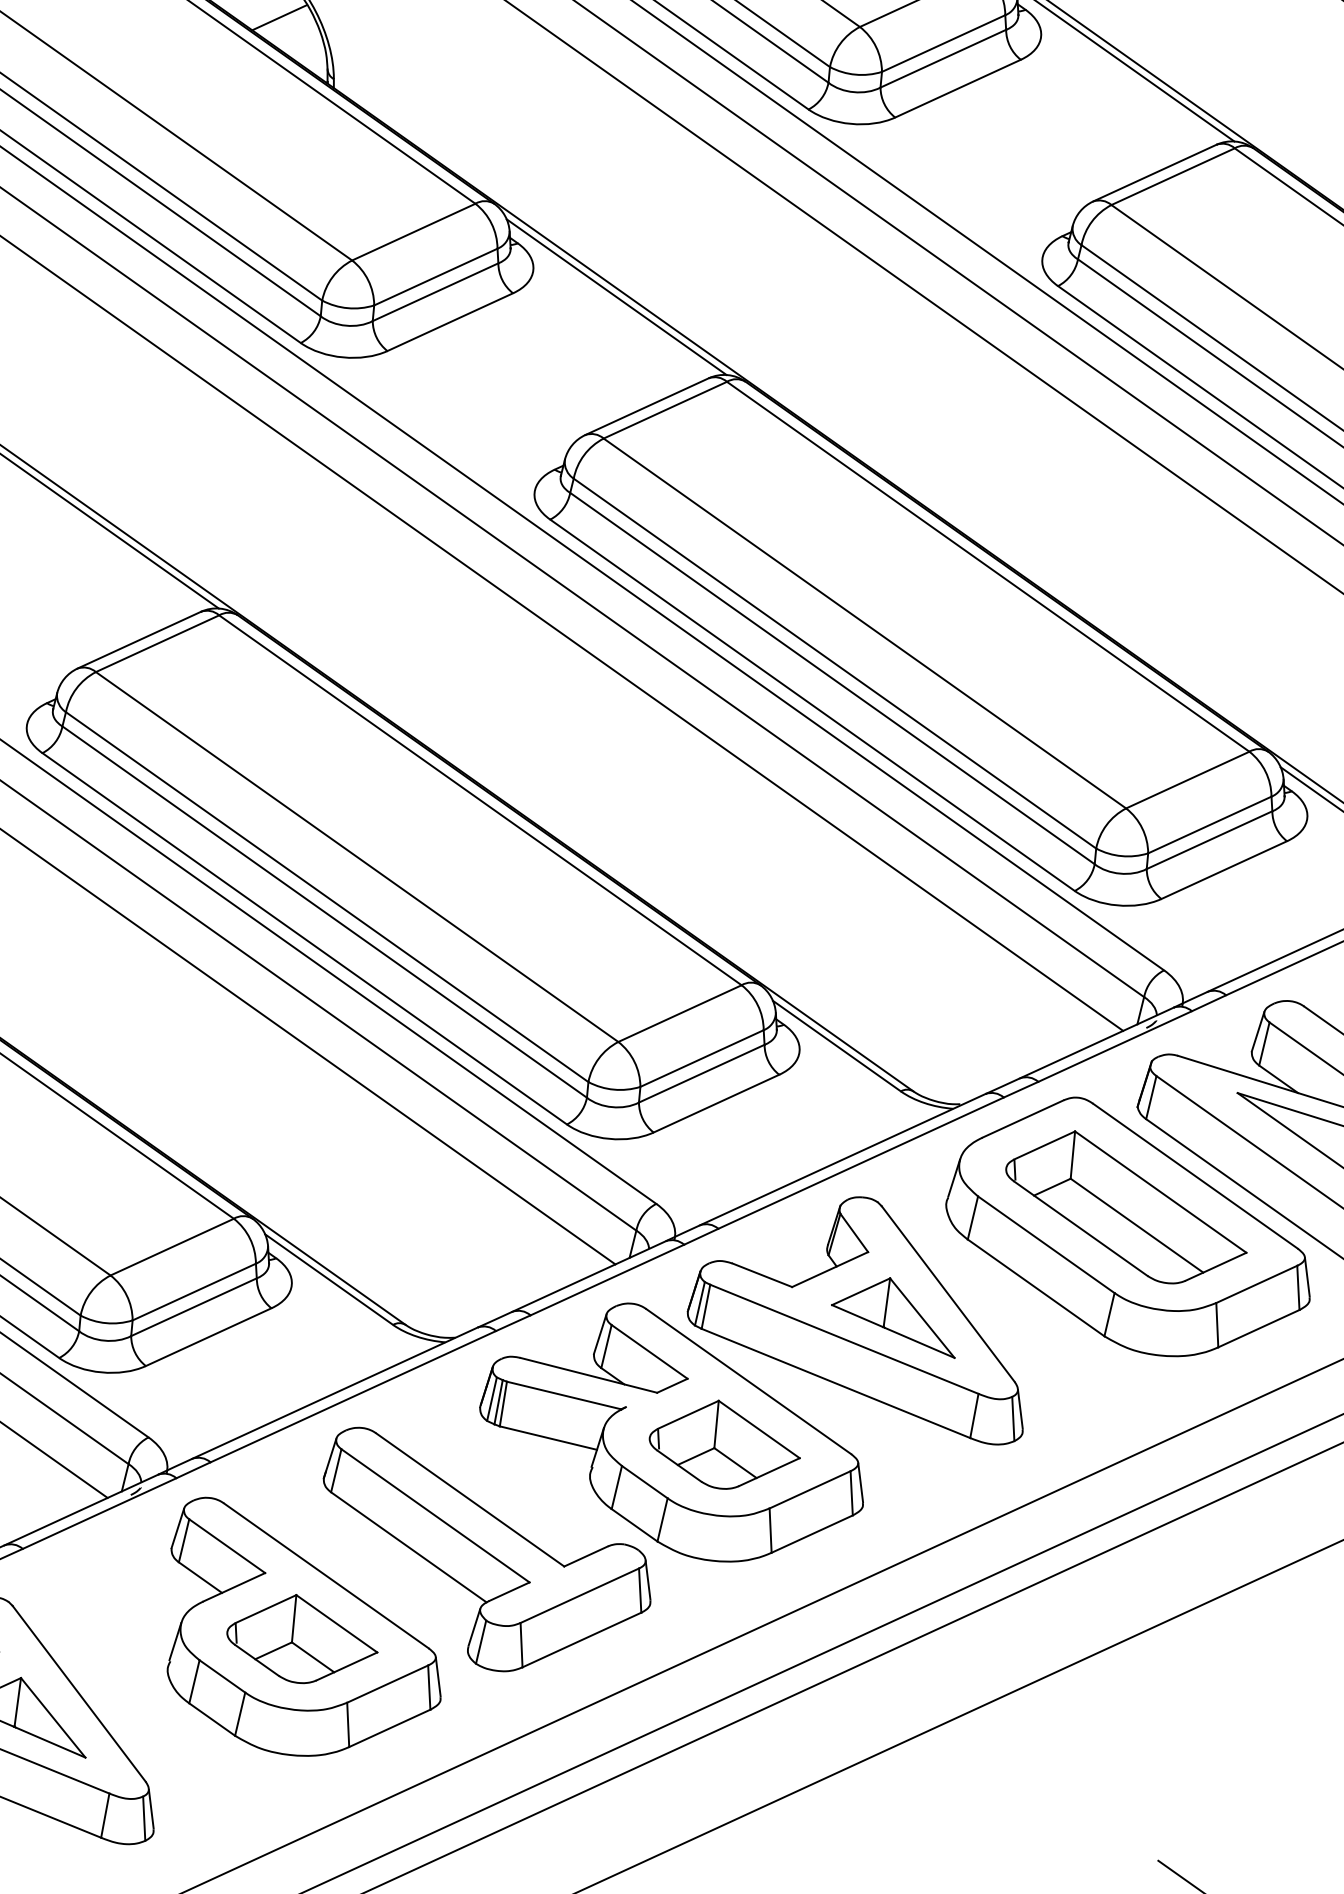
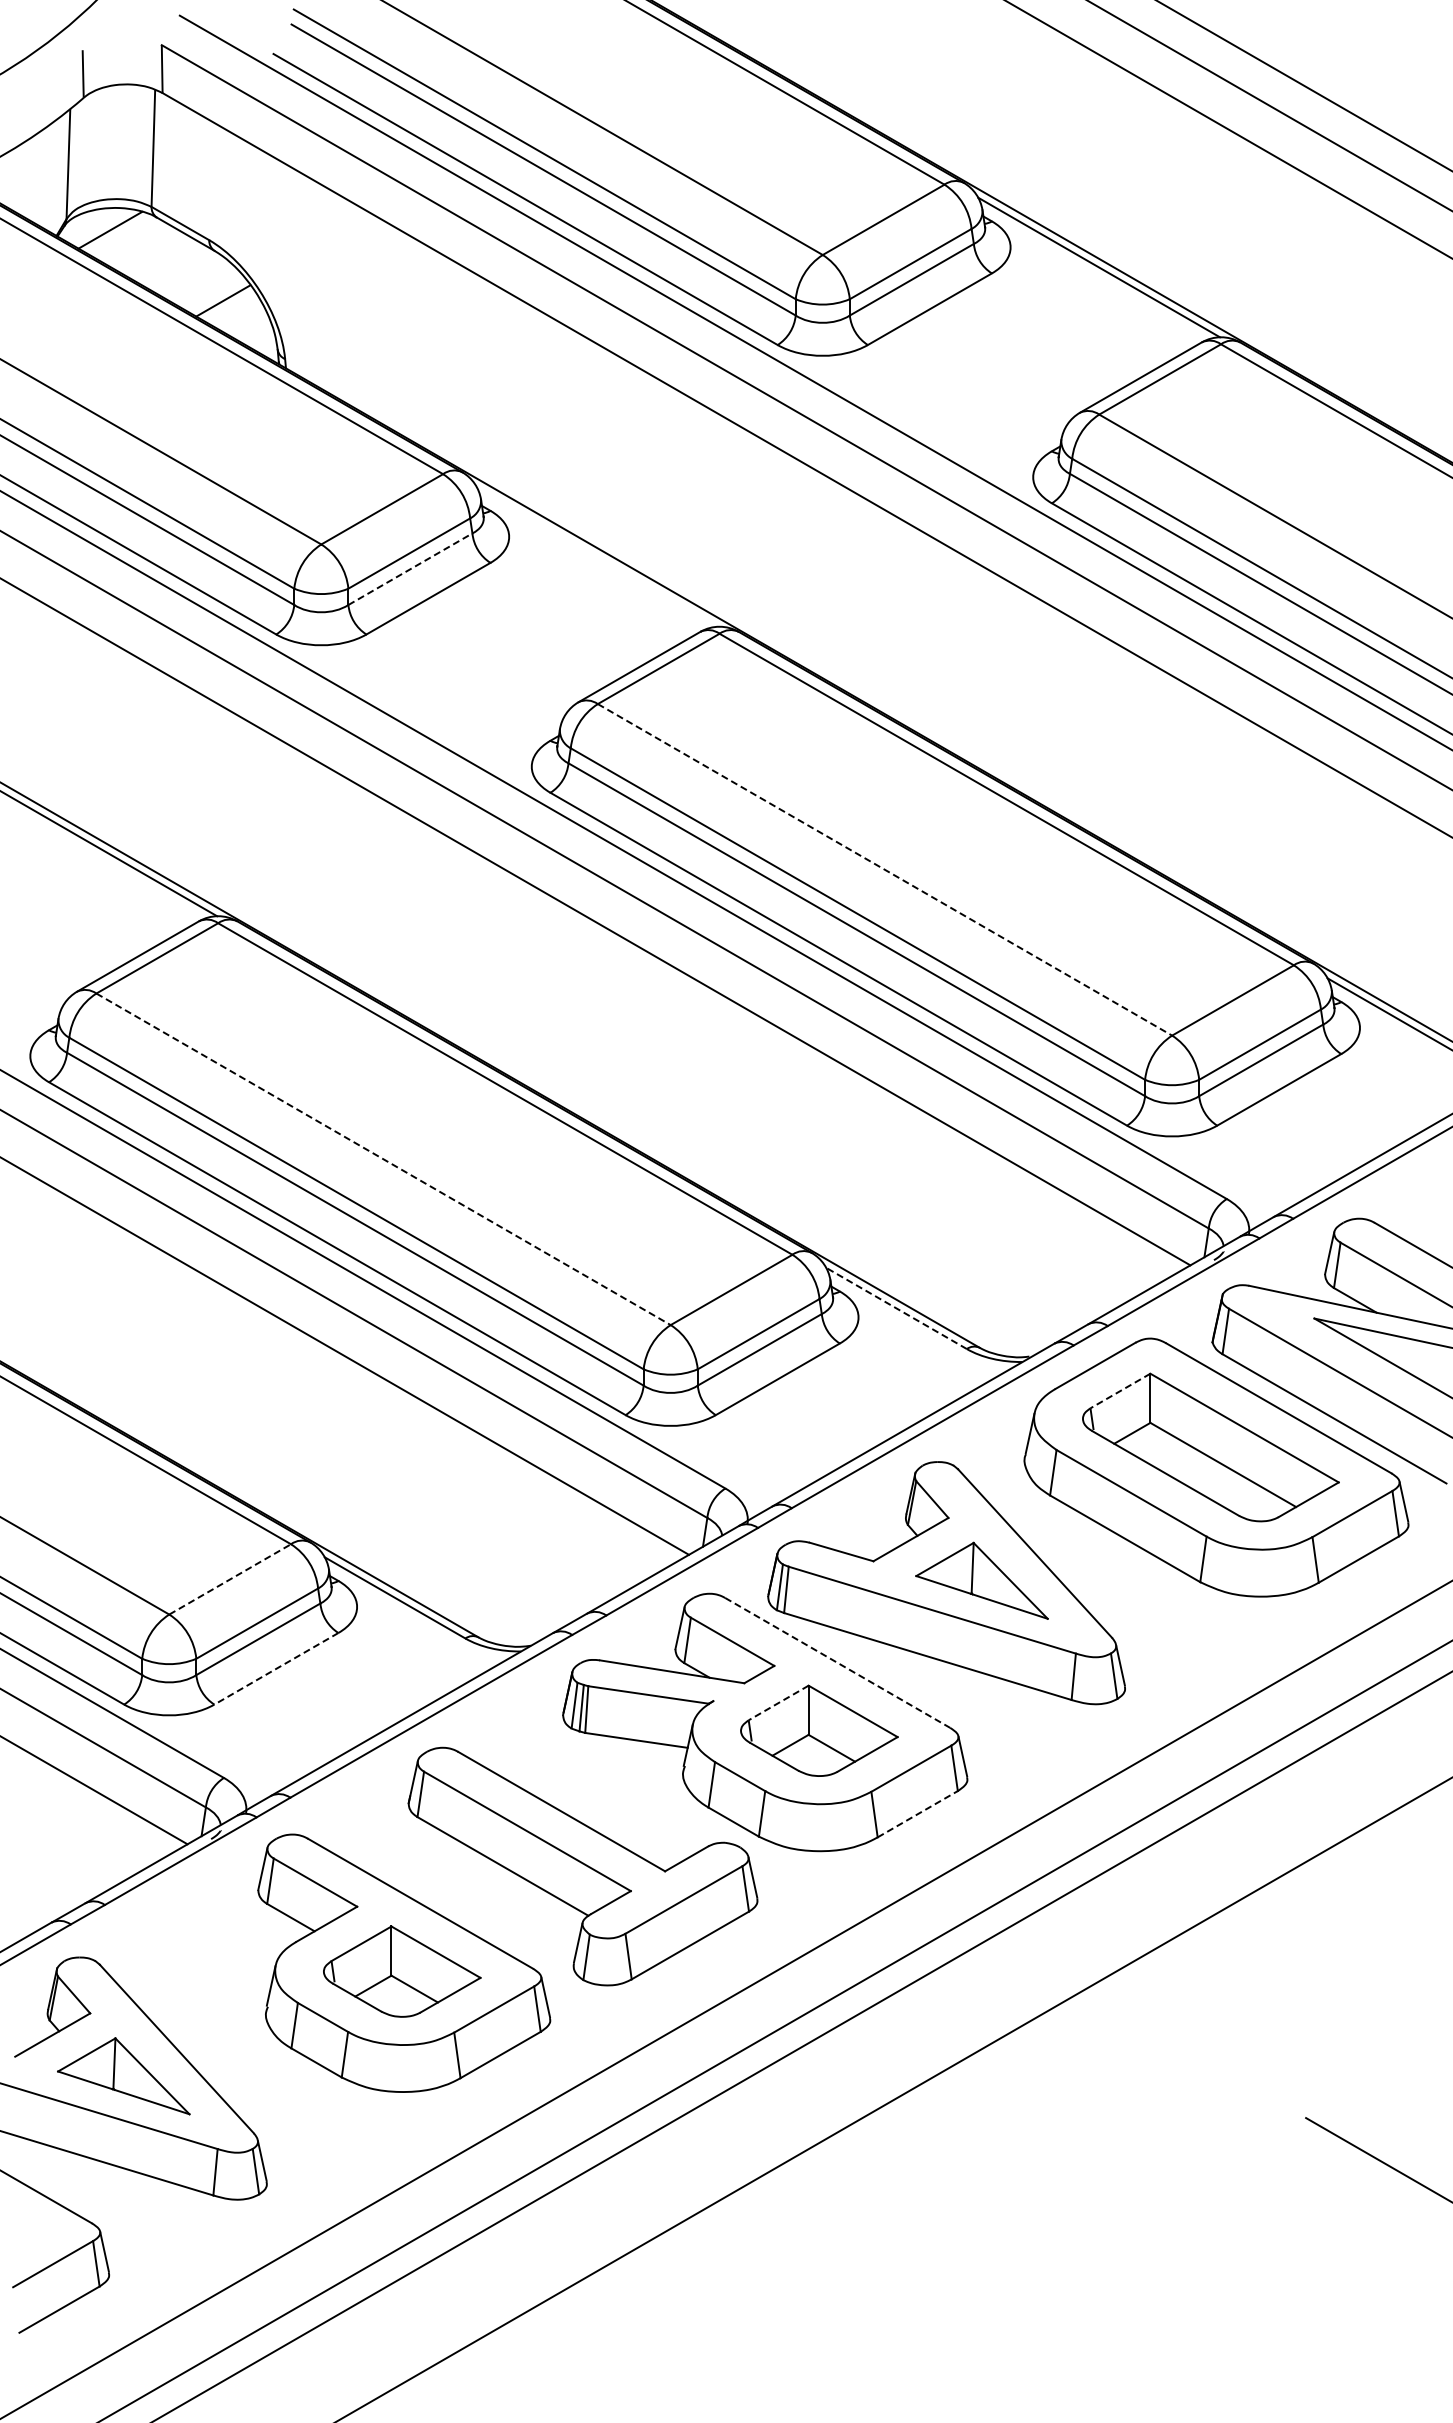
line: (435, 292) -> (410, 569), solid -> dashed
line: (616, 296) -> (597, 556), removed
line: (865, 623) -> (885, 869), solid -> dashed
line: (357, 857) -> (383, 1159), solid -> dashed
line: (836, 1046) -> (896, 1308), solid -> dashed
line: (1044, 1145) -> (1120, 1391), solid -> dashed
line: (172, 1247) -> (230, 1579), solid -> dashed
line: (208, 1336) -> (276, 1668), solid -> dashed
line: (748, 1381) -> (837, 1662), solid -> dashed
line: (688, 1414) -> (778, 1702), solid -> dashed
line: (812, 1533) -> (918, 1813), solid -> dashed

